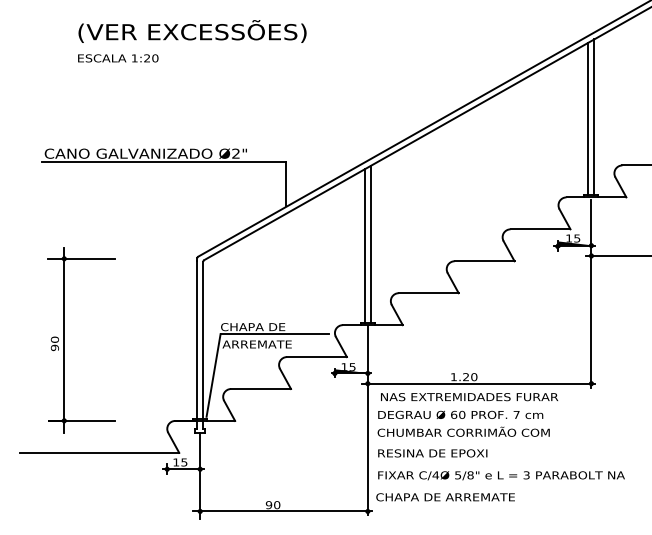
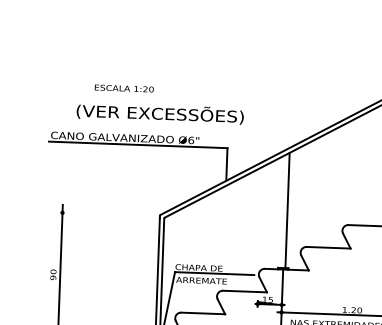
text: (192, 31) -> (160, 113), moved
text: (118, 58) -> (124, 88), moved
text: (236, 153) -> (191, 140), Ø2" -> Ø6"
line: (364, 246) -> (282, 211), removed
line: (81, 258) -> (75, 213), removed

